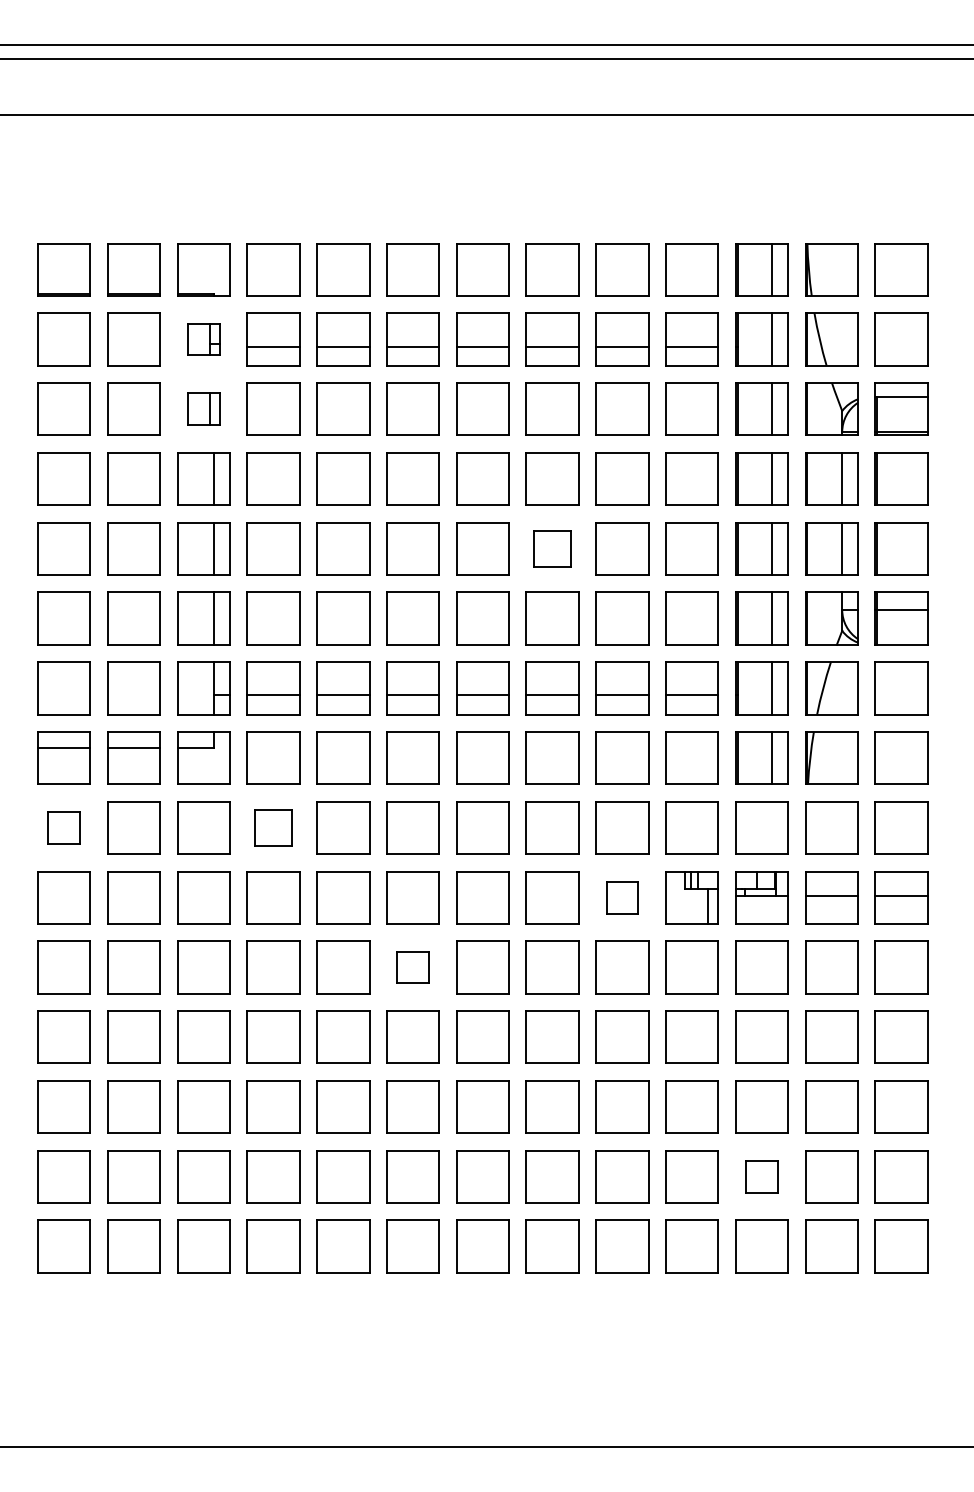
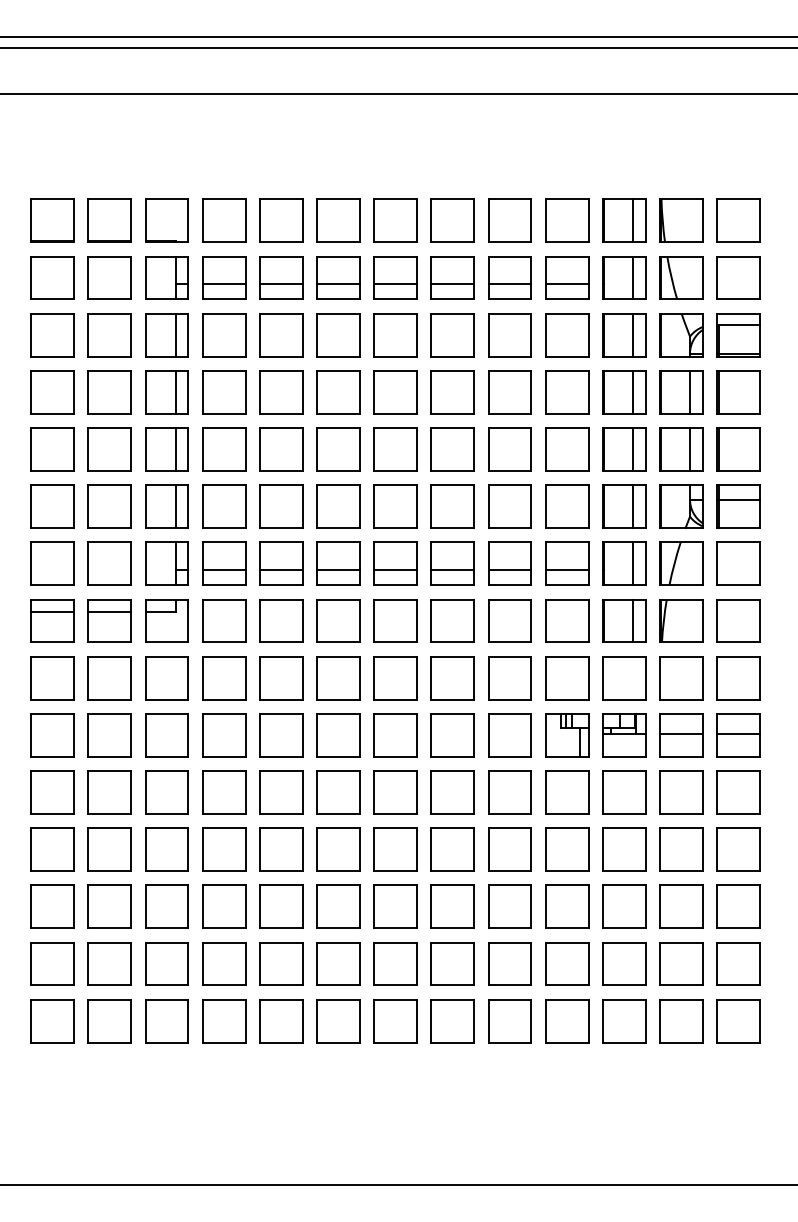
part: (203, 339) -> (166, 277), size x1.67
part: (203, 408) -> (166, 334), size x1.67
part: (552, 548) -> (452, 449), size x1.43
part: (63, 827) -> (52, 677), size x1.67
part: (273, 827) -> (224, 677), size x1.43
part: (622, 897) -> (510, 735), size x1.67
part: (412, 967) -> (337, 792), size x1.67
part: (761, 1176) -> (623, 963), size x1.67

